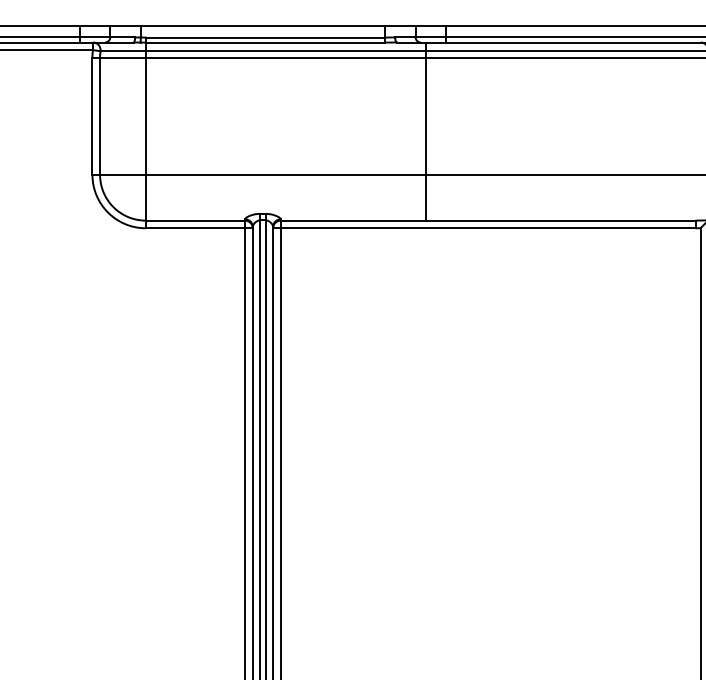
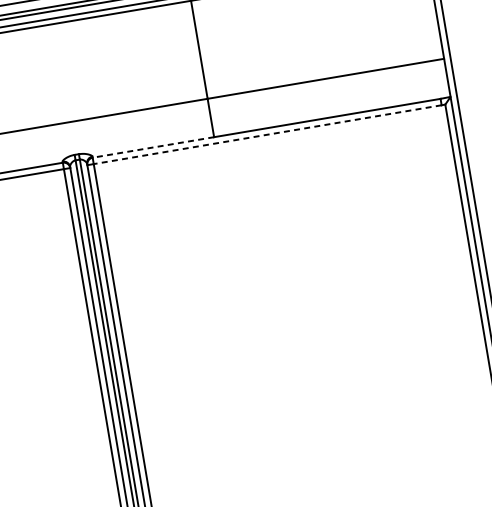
line: (353, 220) -> (153, 147), solid -> dashed
line: (488, 228) -> (267, 134), solid -> dashed

